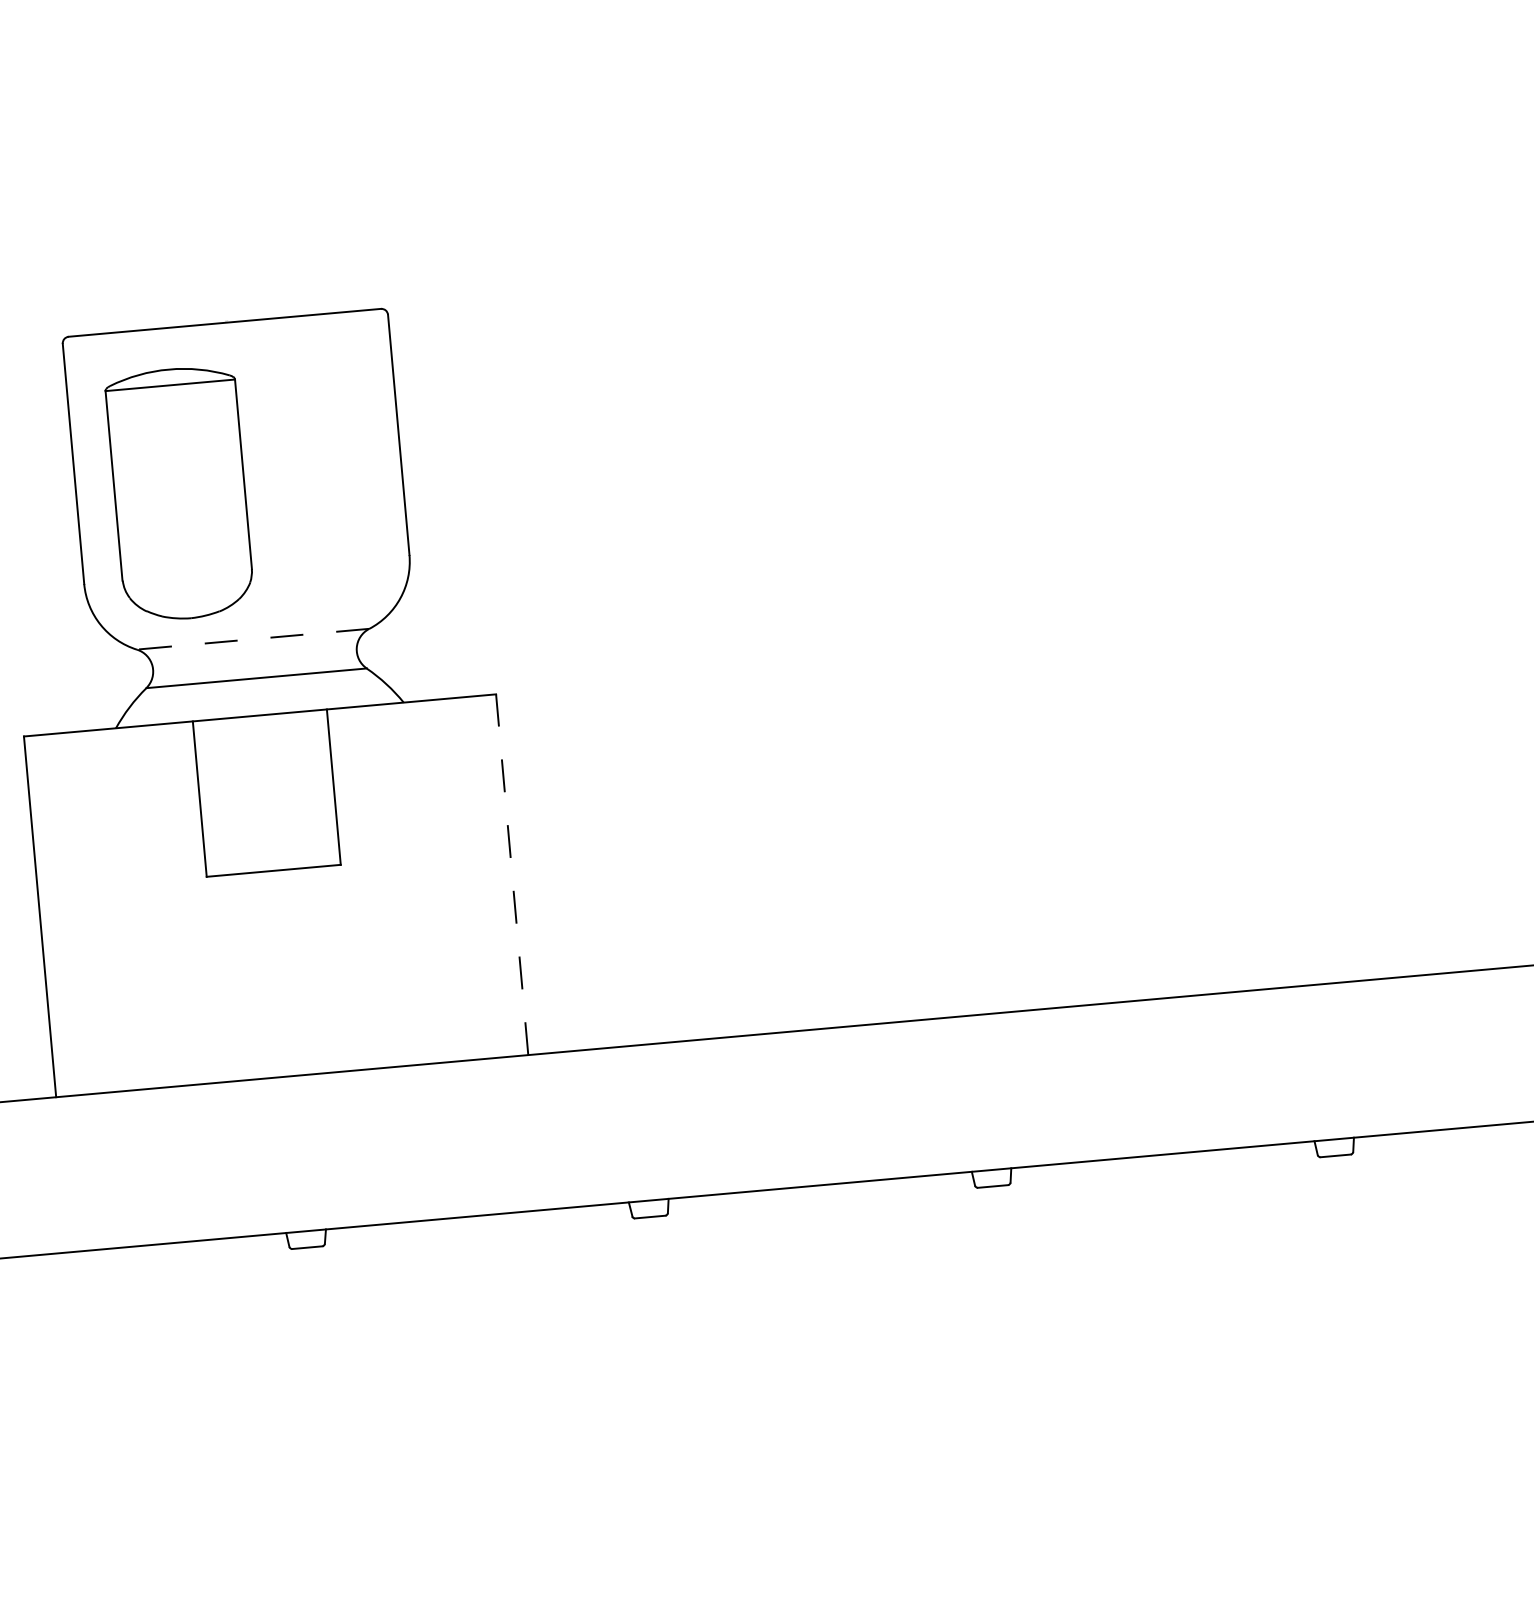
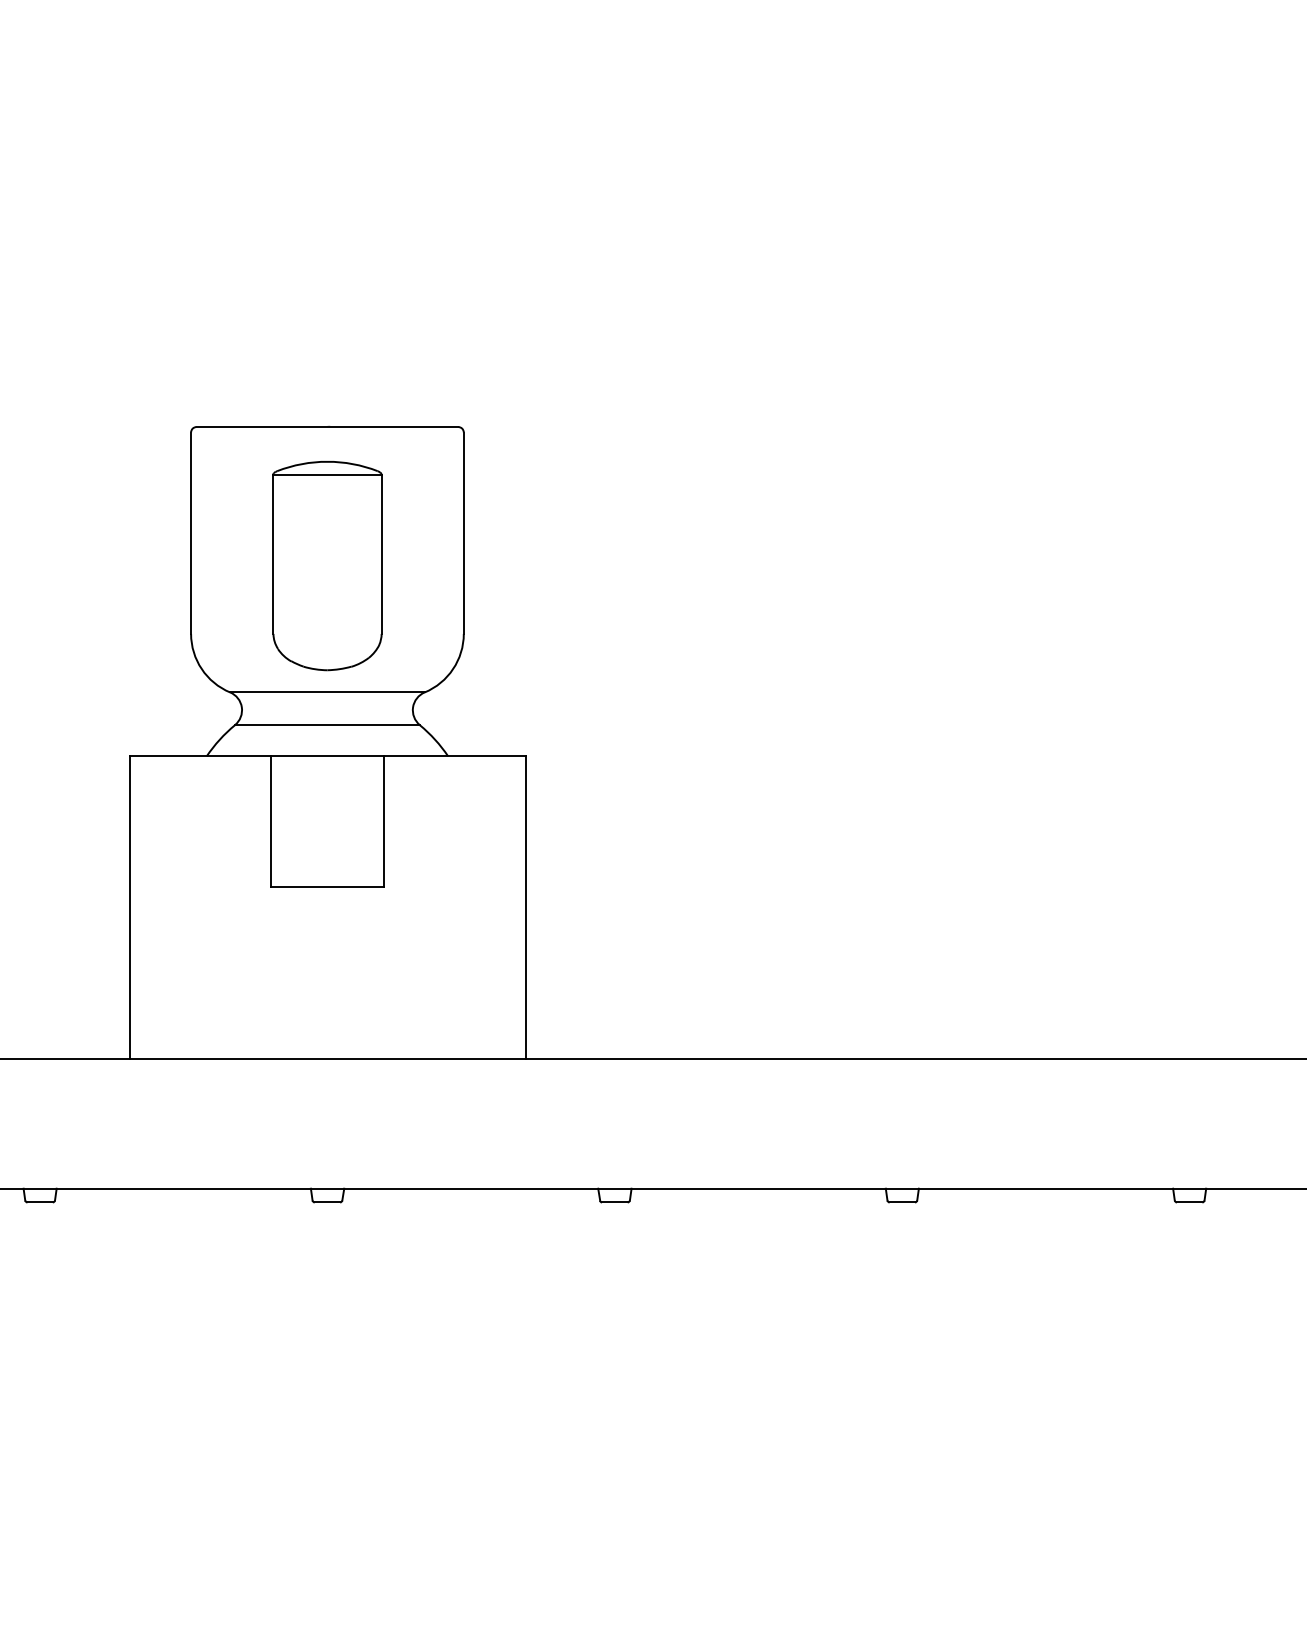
part: (180, 494) -> (327, 566), moved
line: (251, 639) -> (326, 692), dashed -> solid
line: (512, 873) -> (525, 906), dashed -> solid

